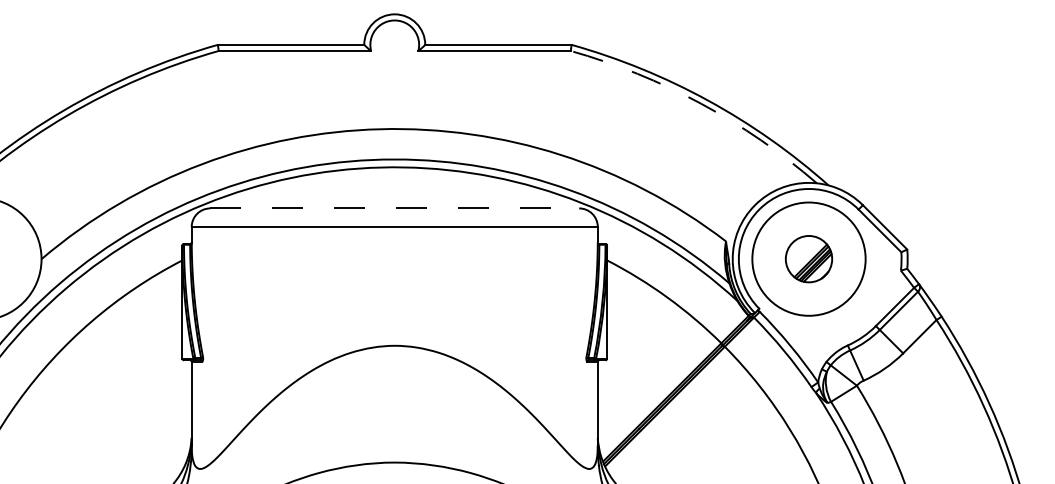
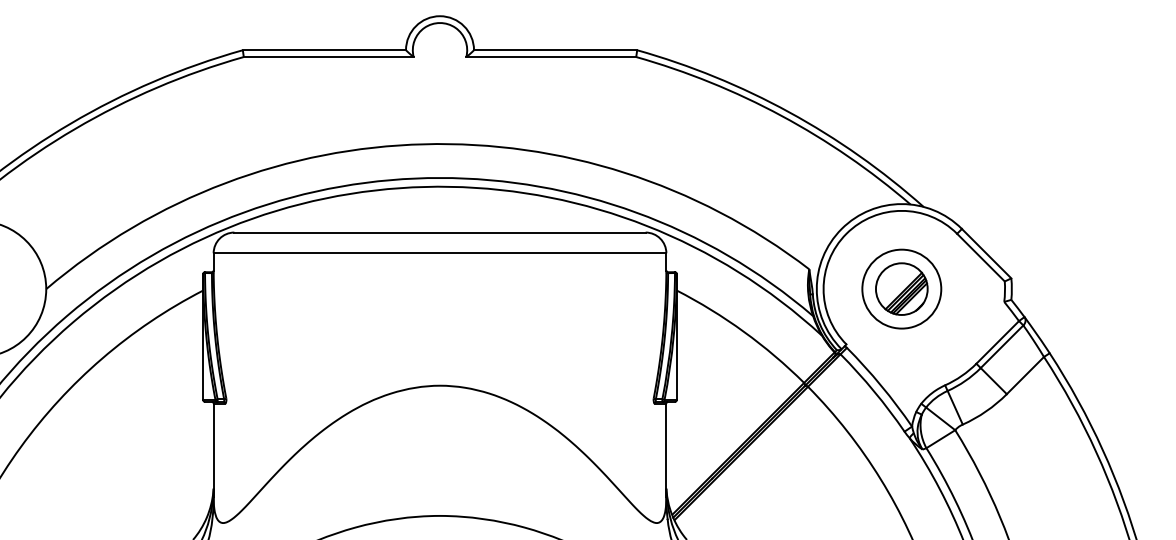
arc: (701, 103) -> (781, 115), dashed -> solid
line: (395, 208) -> (440, 232), dashed -> solid
circle: (808, 258) -> (901, 288), size x0.62

